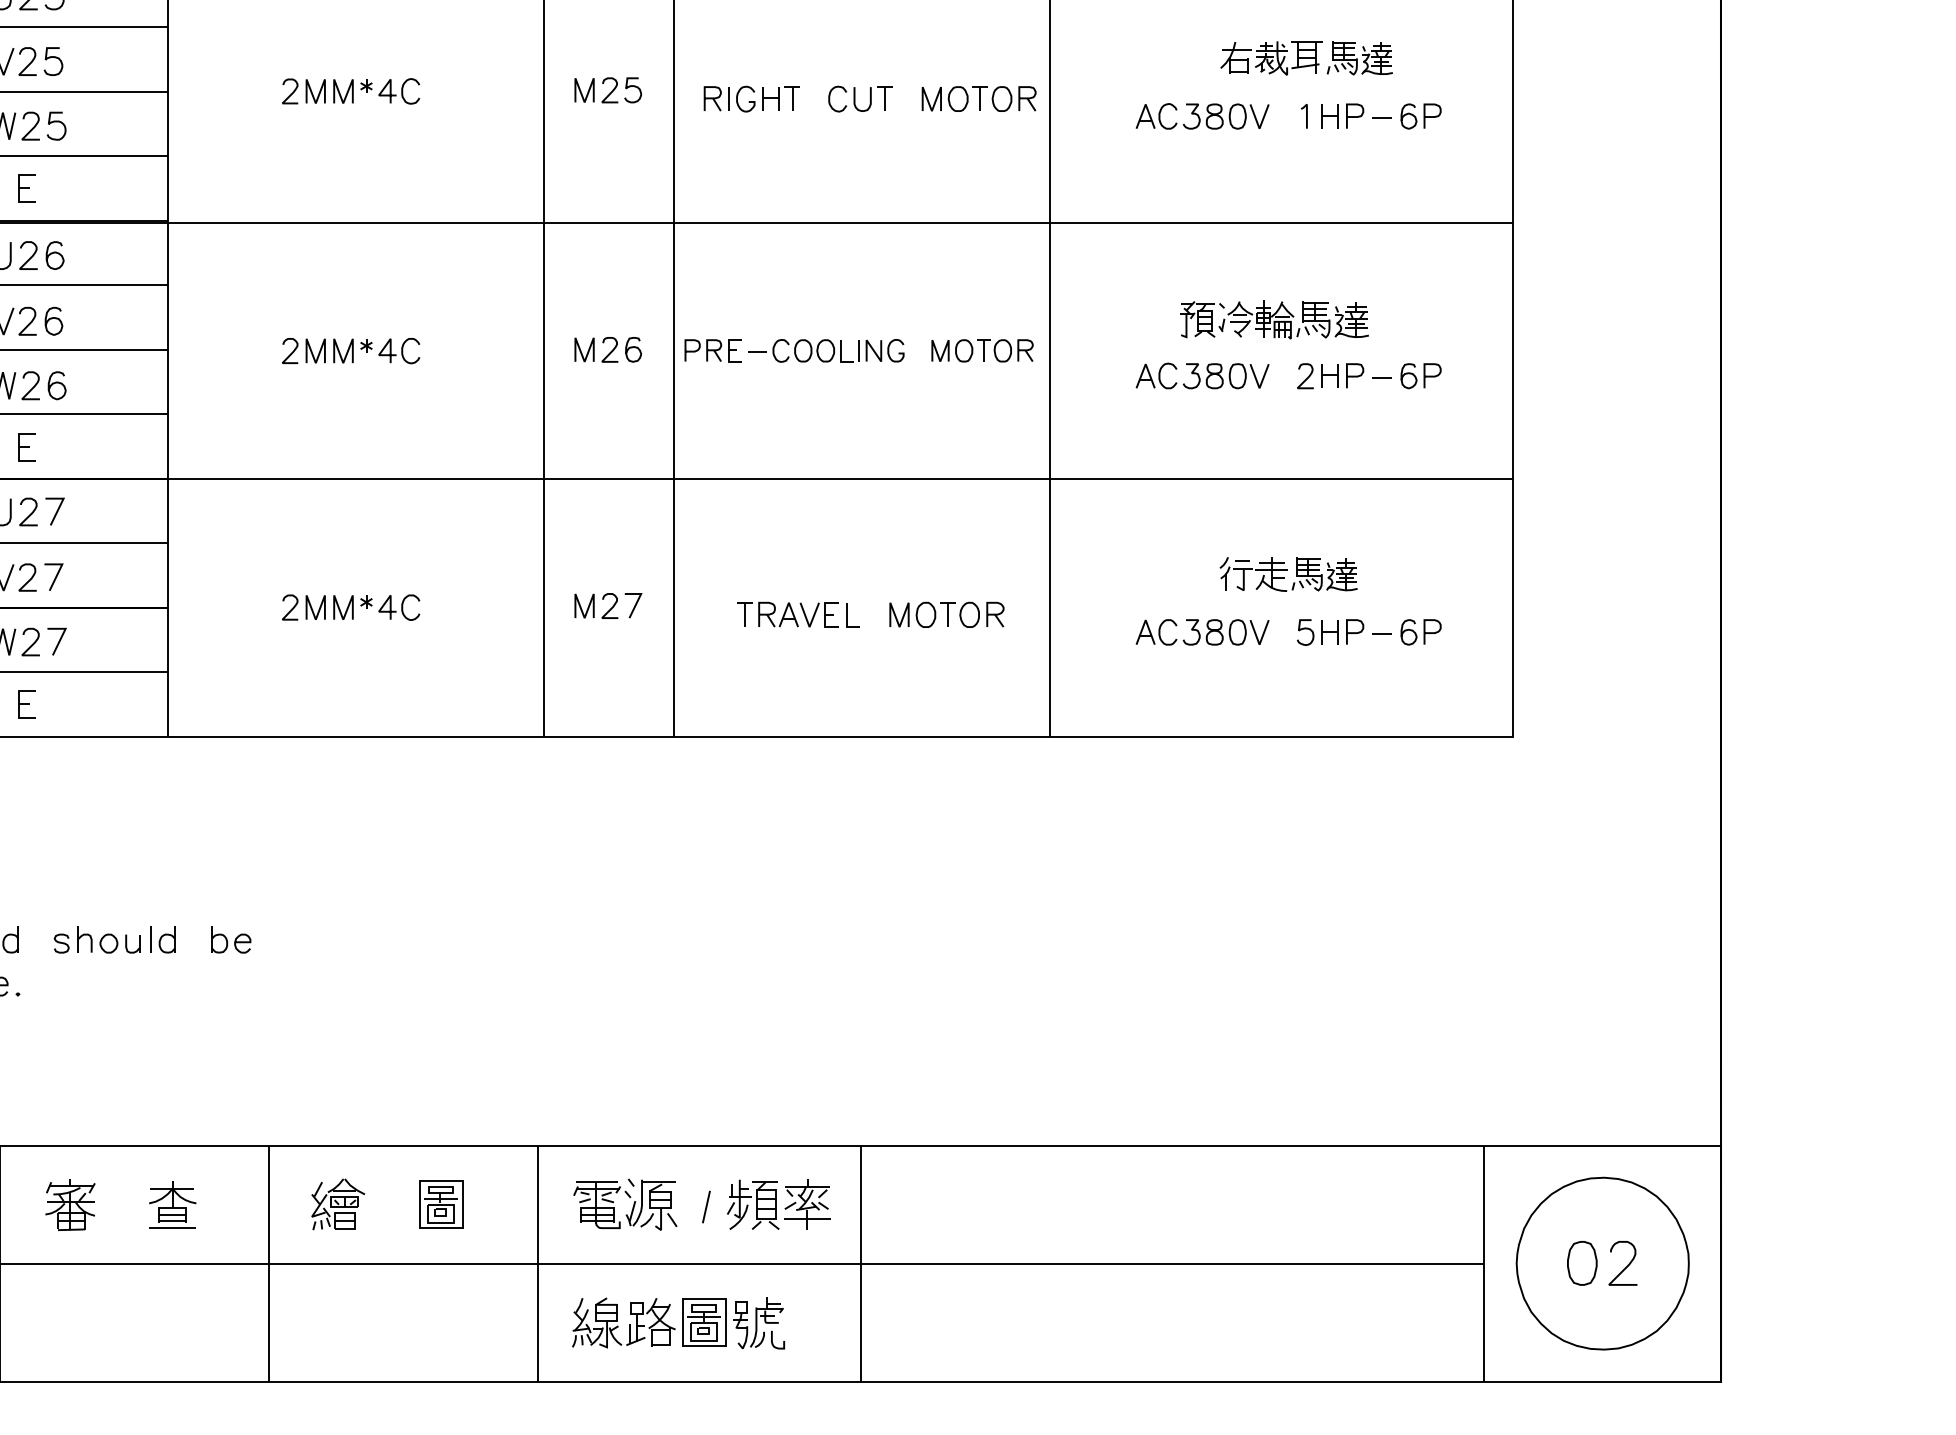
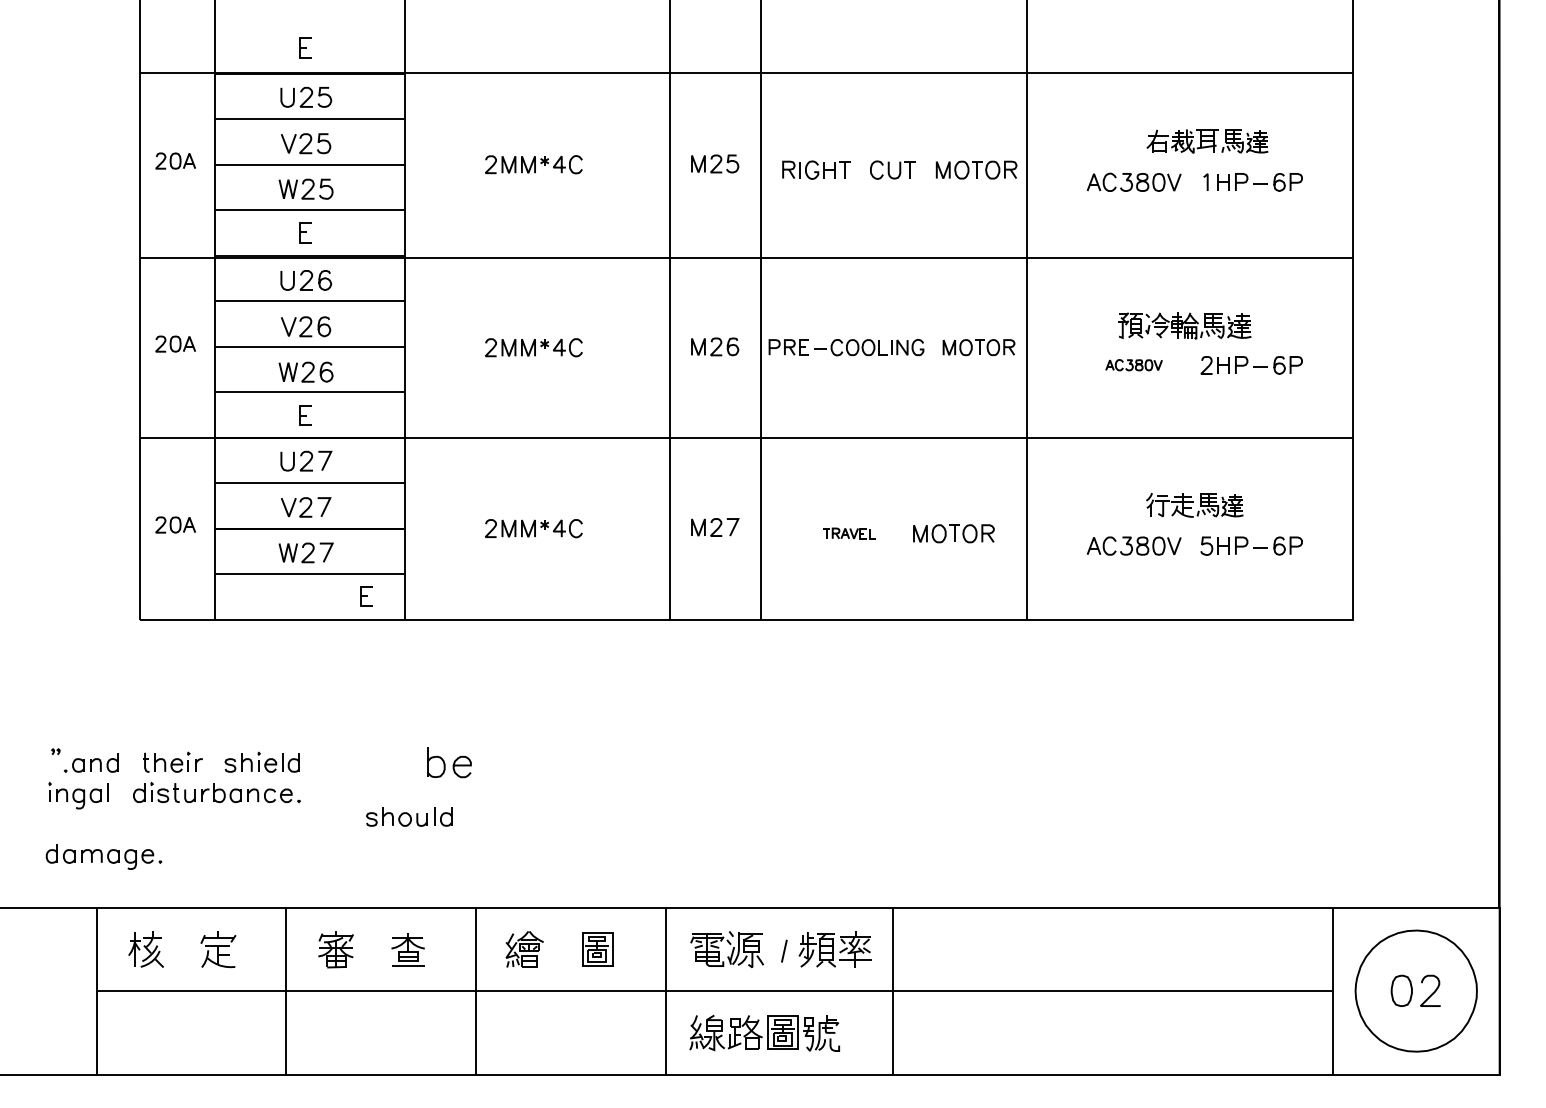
part: (1201, 374) -> (1133, 364), size x0.6
part: (798, 614) -> (849, 533), size x0.6
part: (27, 703) -> (366, 596), moved
part: (115, 939) -> (409, 816), moved
part: (231, 939) -> (449, 762), size x1.6

